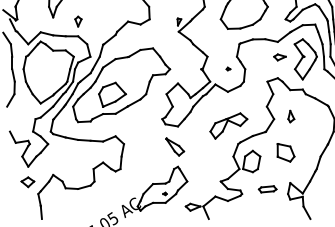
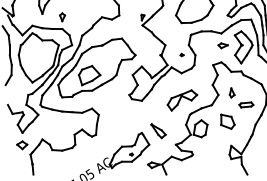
part: (175, 147) -> (158, 131), moved
part: (267, 188) -> (246, 104), moved

